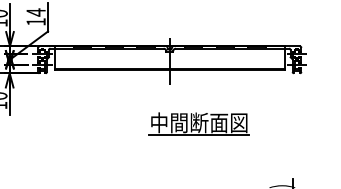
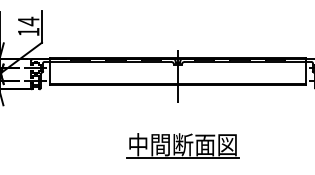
part: (198, 123) -> (182, 145), moved

